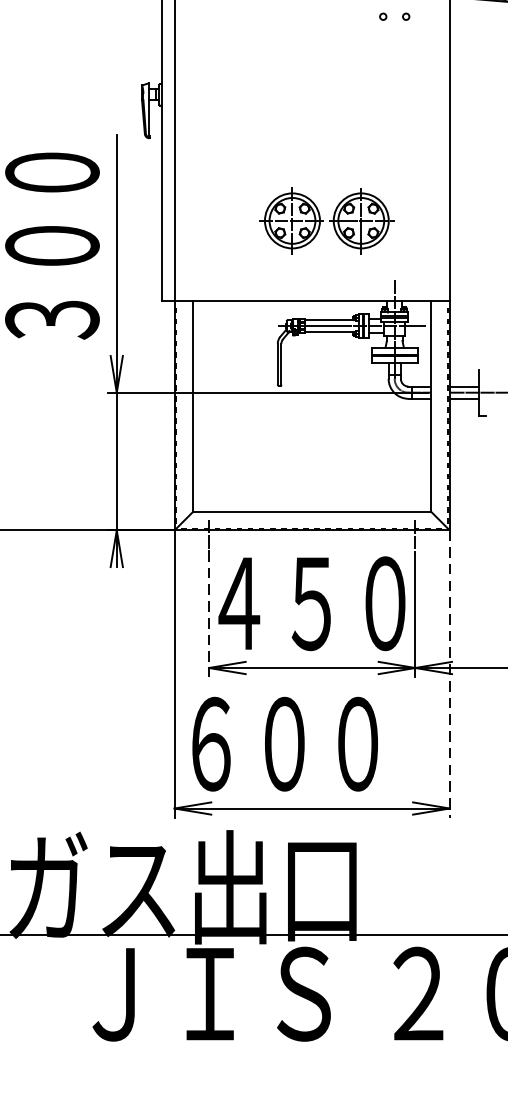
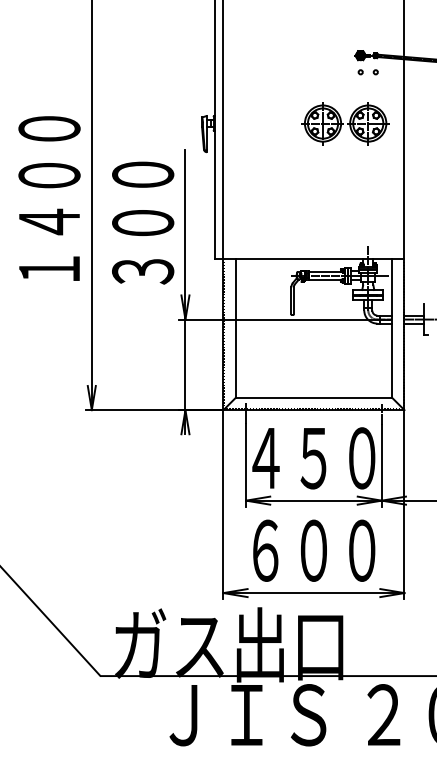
part: (326, 220) -> (345, 123), moved
line: (209, 614) -> (246, 465), dashed -> solid
line: (449, 675) -> (404, 505), dashed -> solid
text: (285, 743) -> (314, 550), moved

